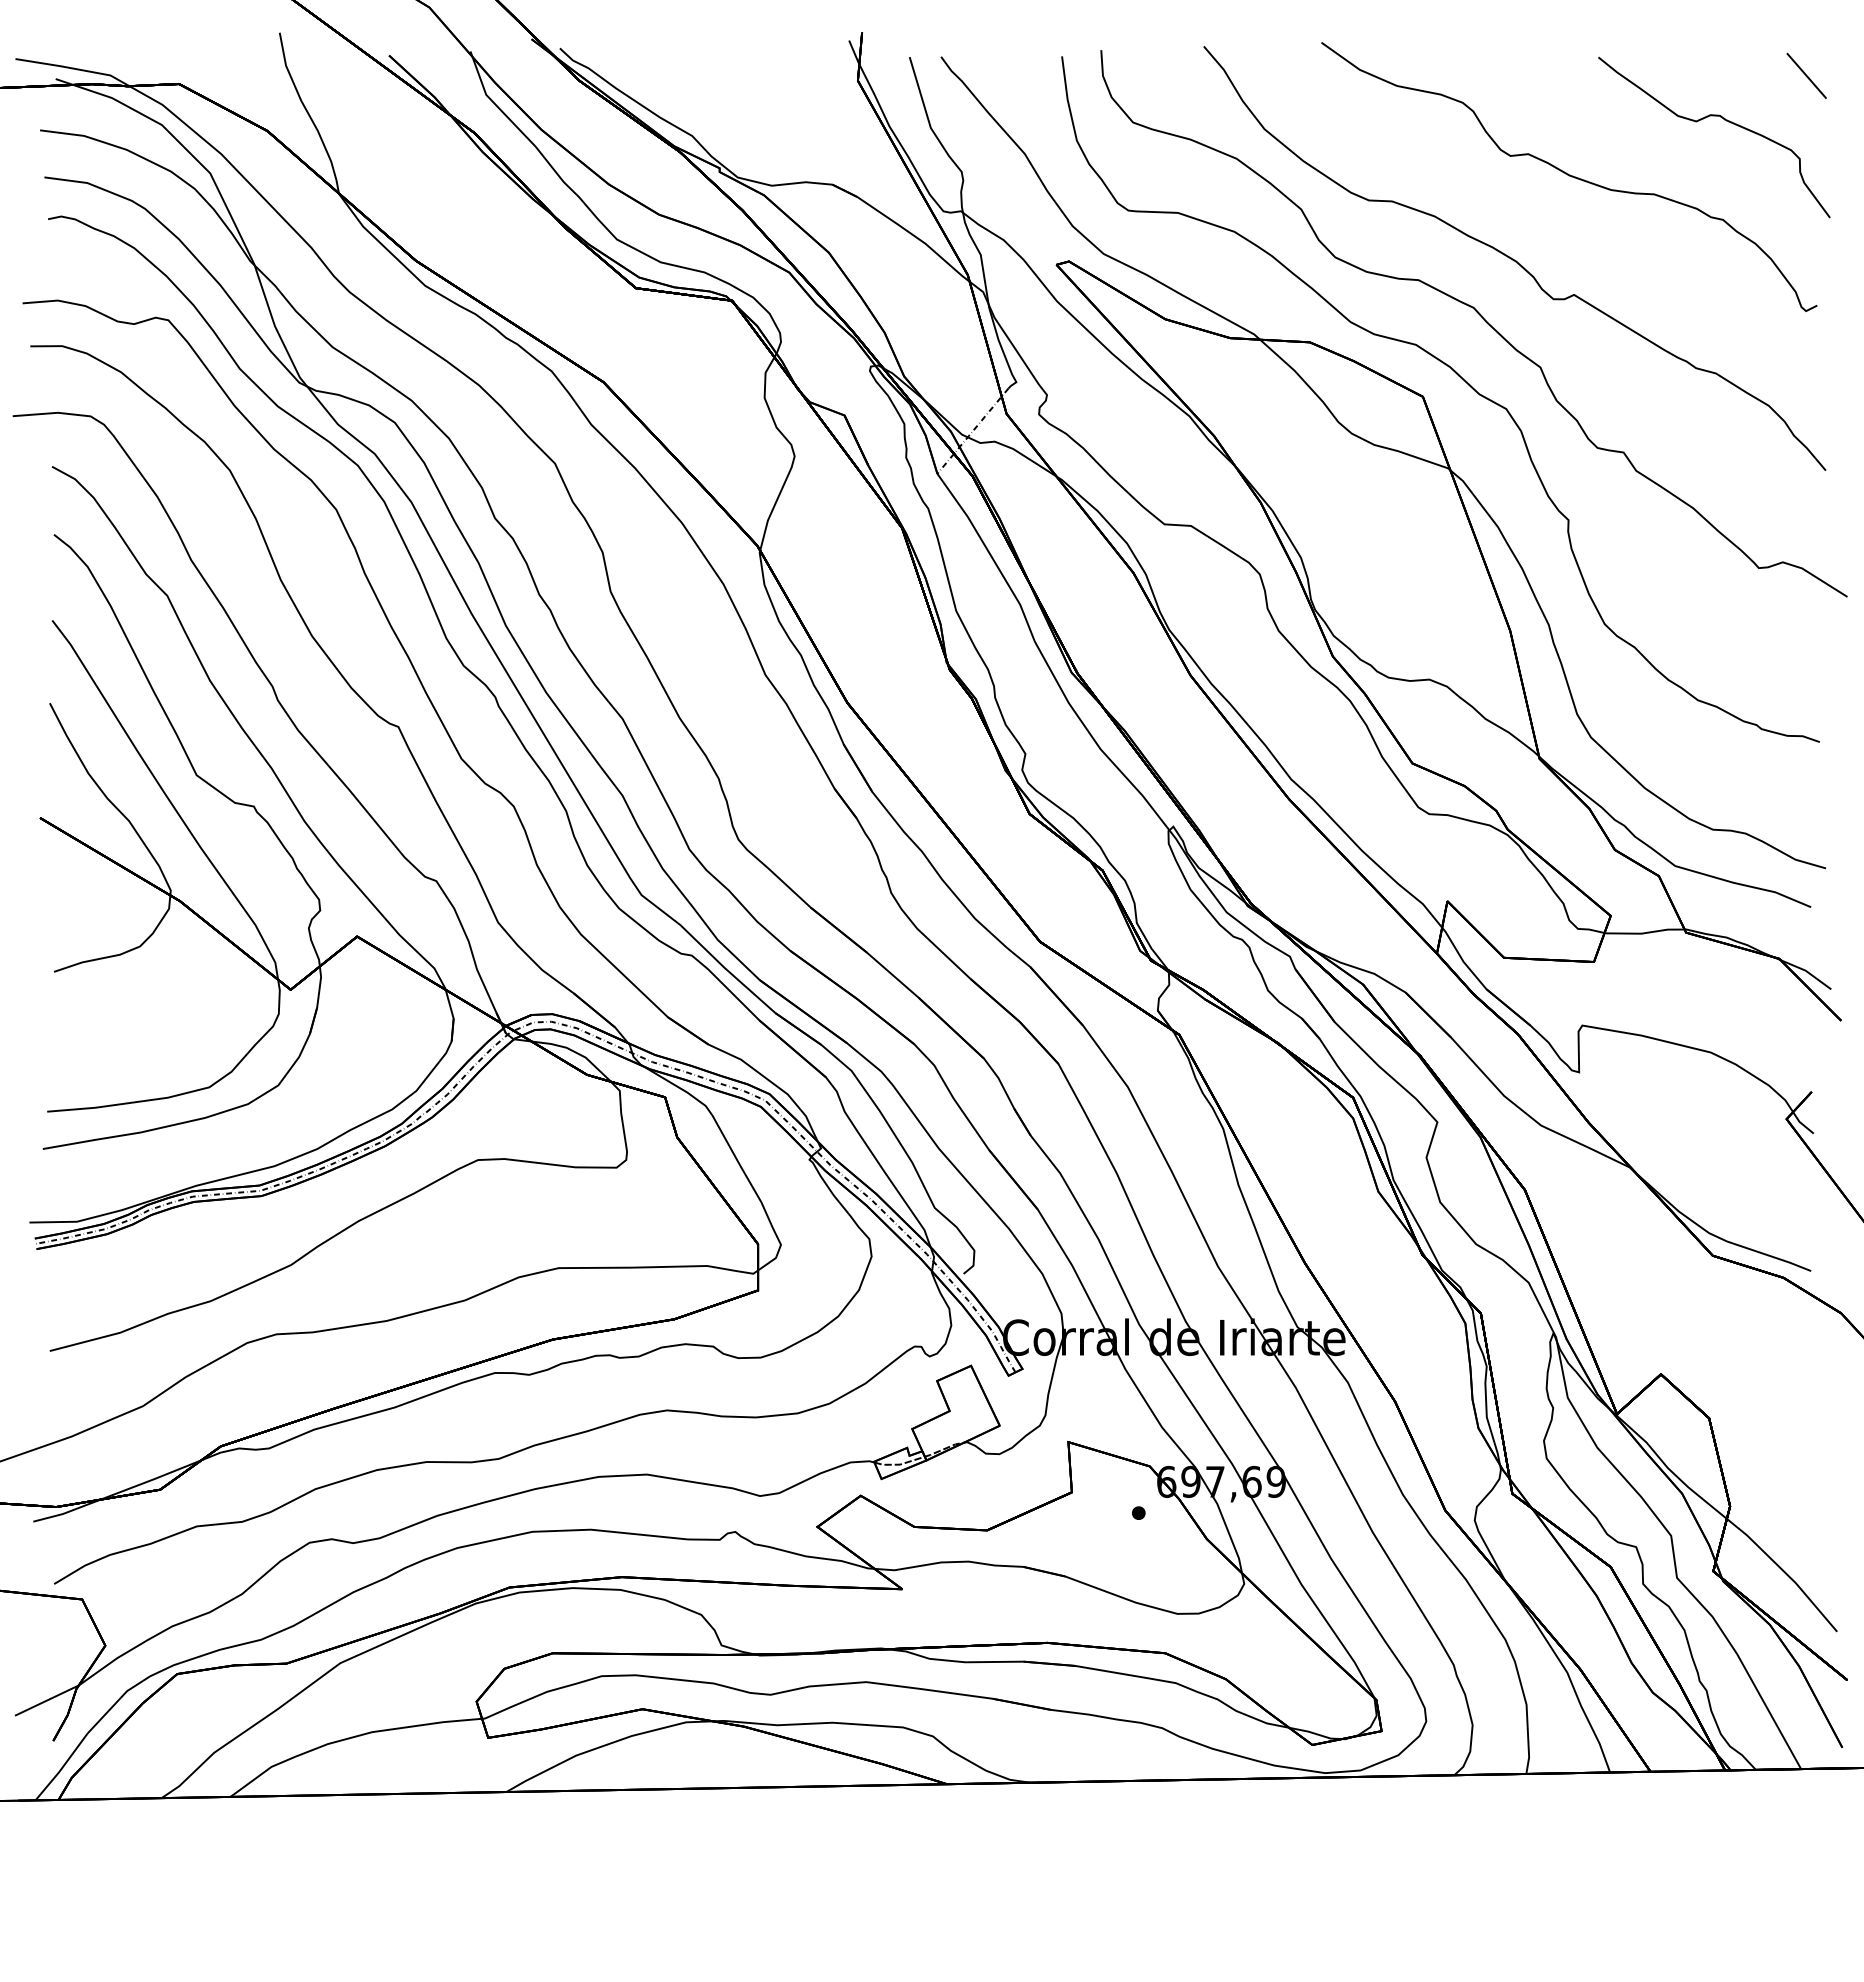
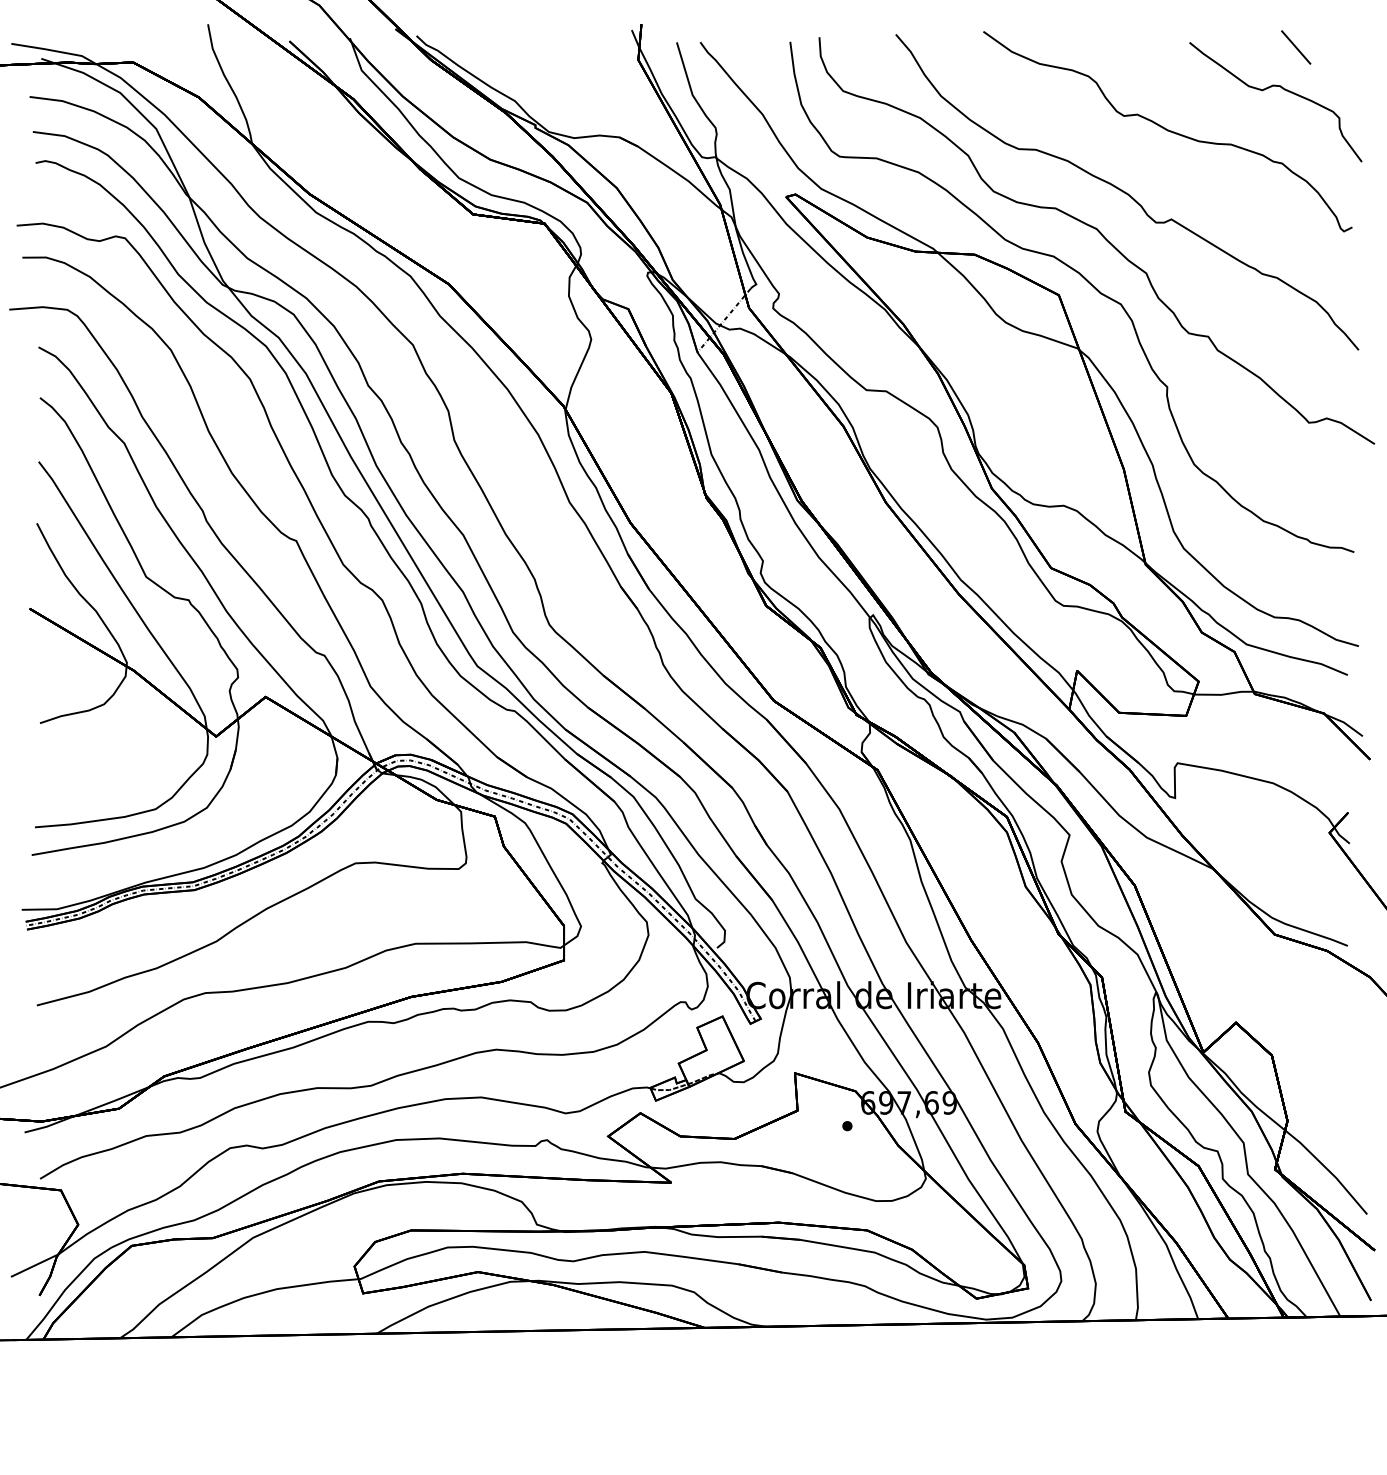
line: (1806, 75) -> (1296, 47), moved

